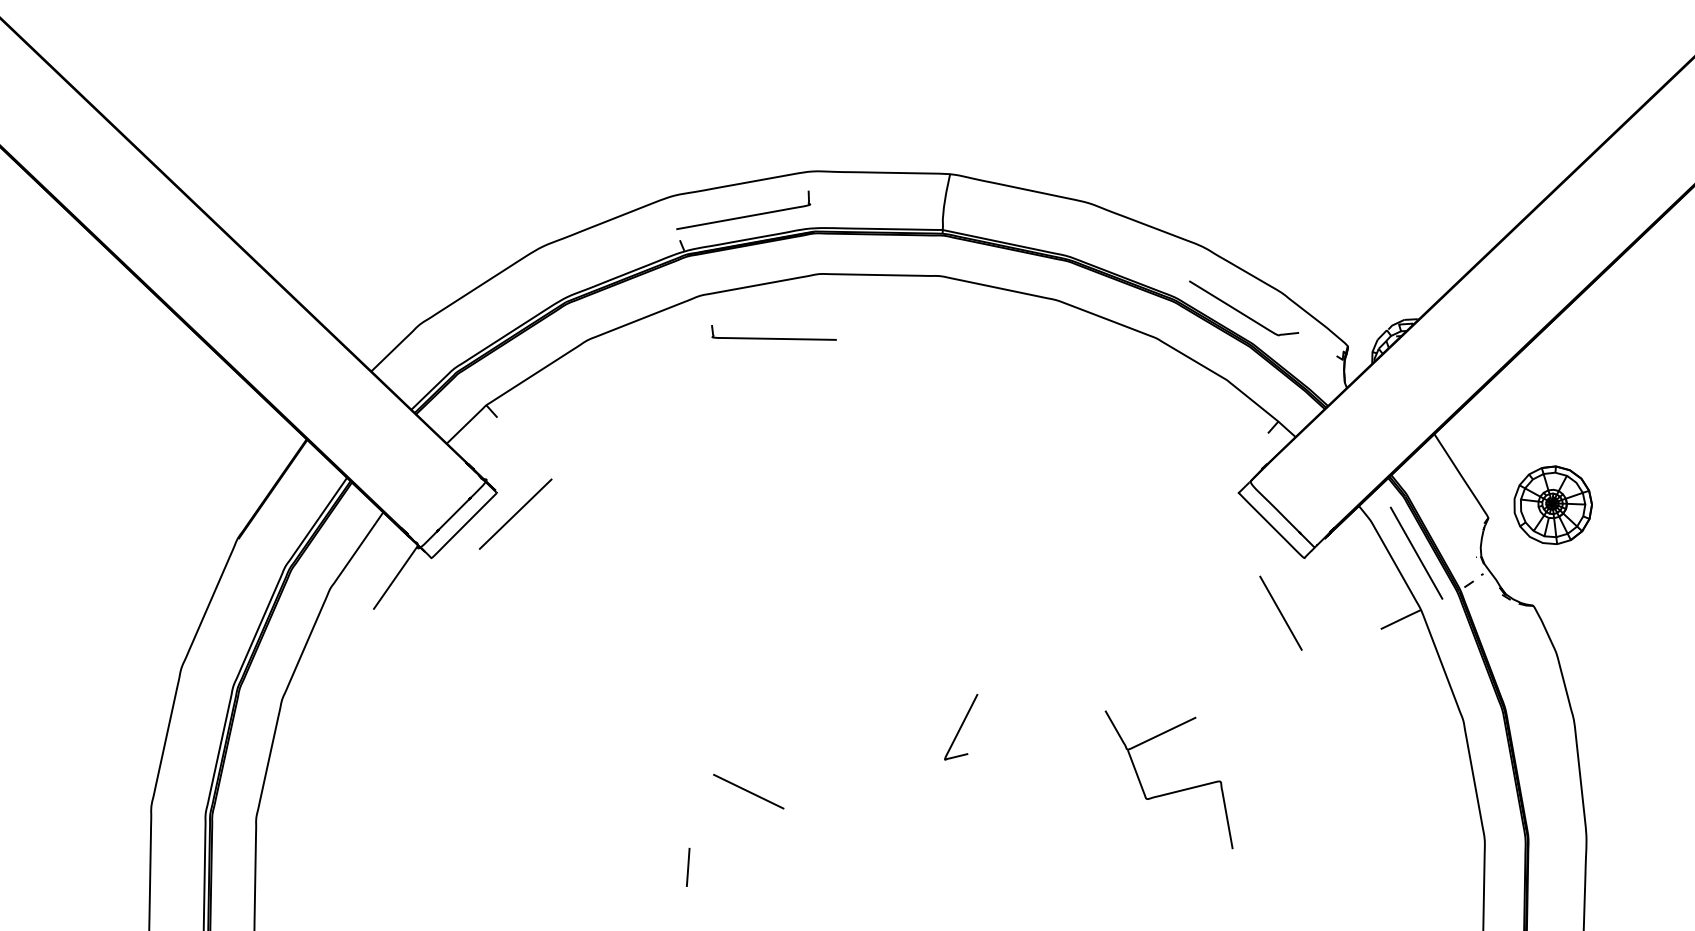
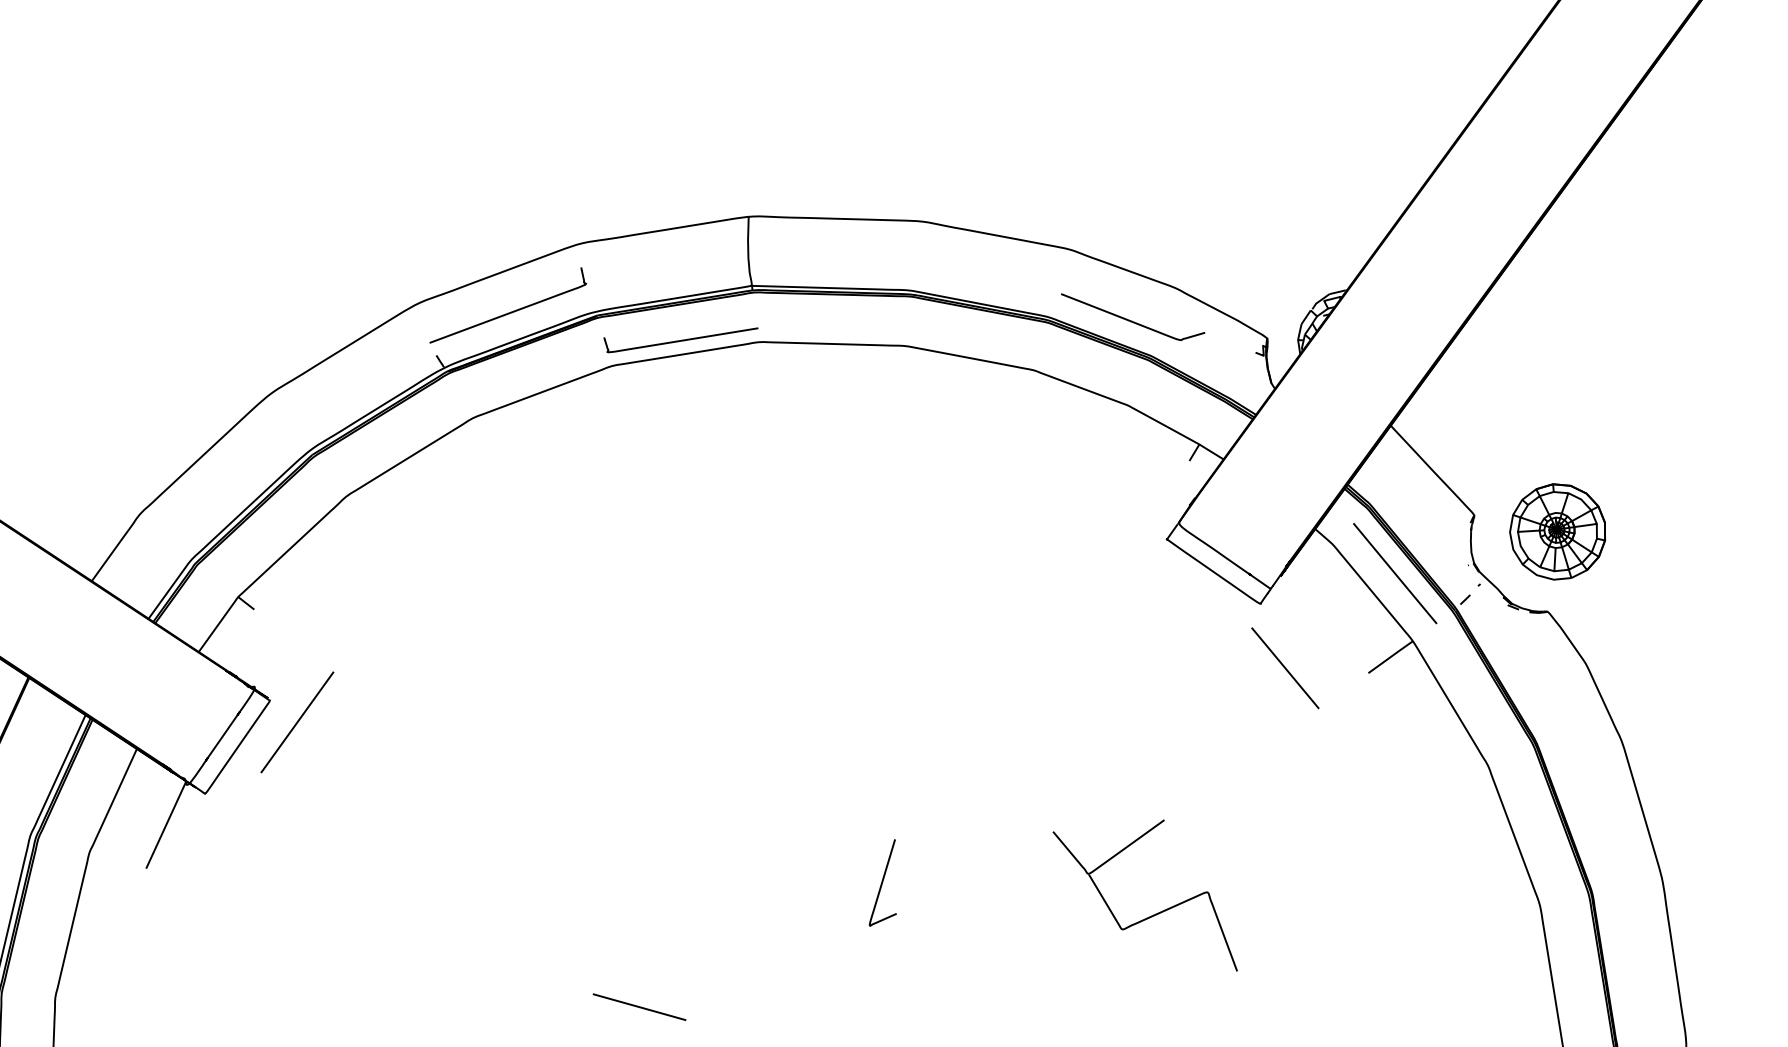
curve: (772, 337) -> (680, 339), moved
part: (1552, 504) -> (1557, 531), moved
line: (1280, 612) -> (1284, 667), moved

